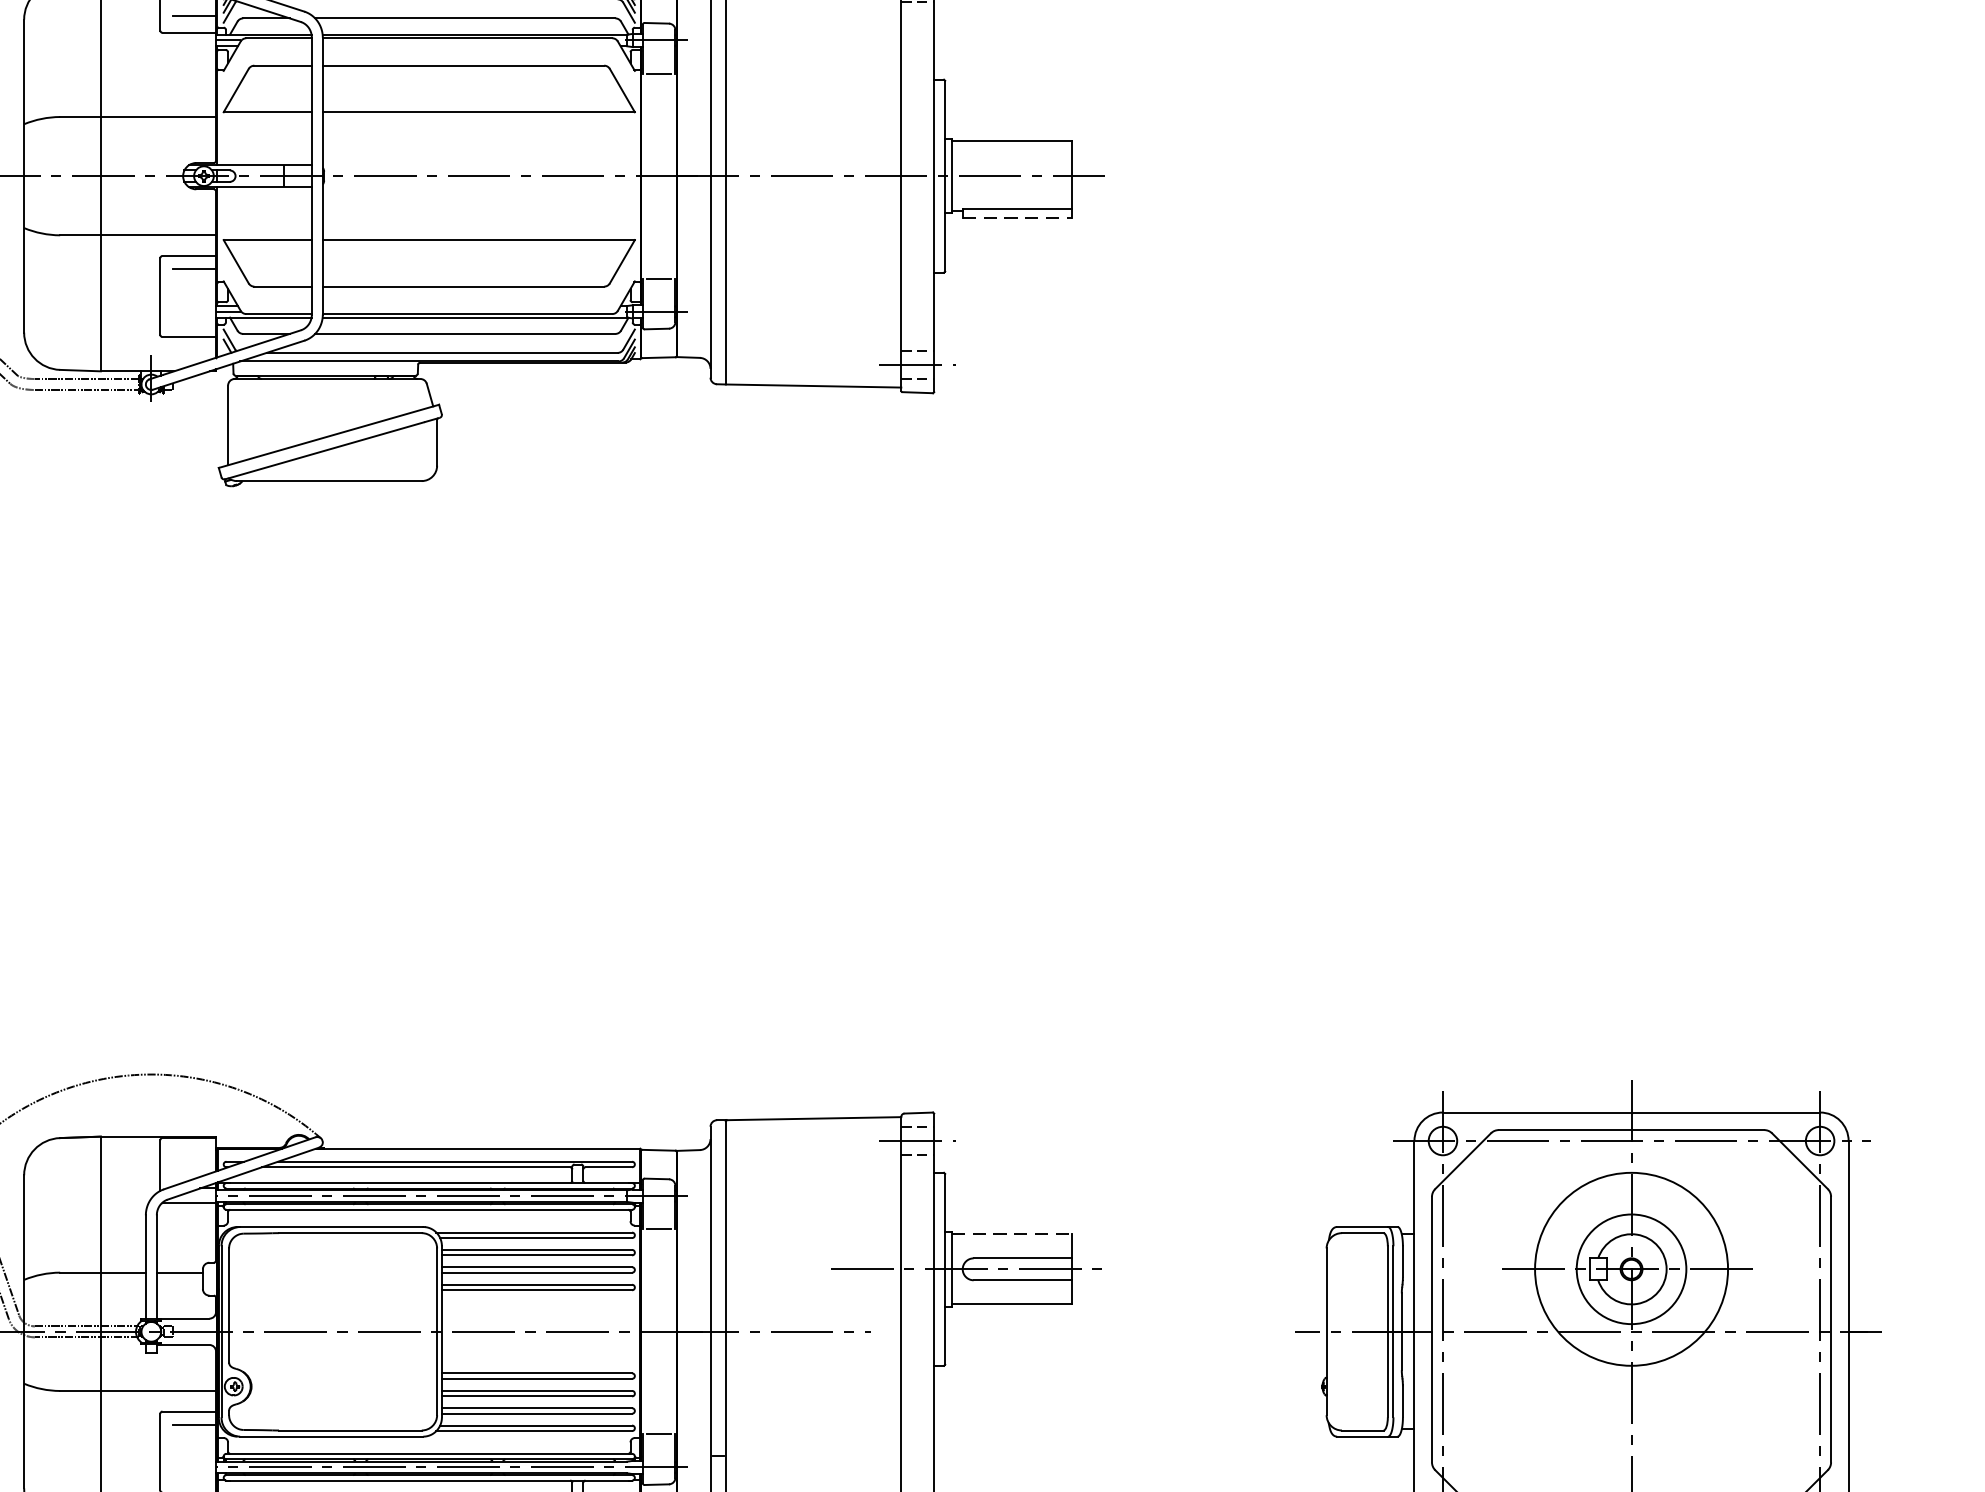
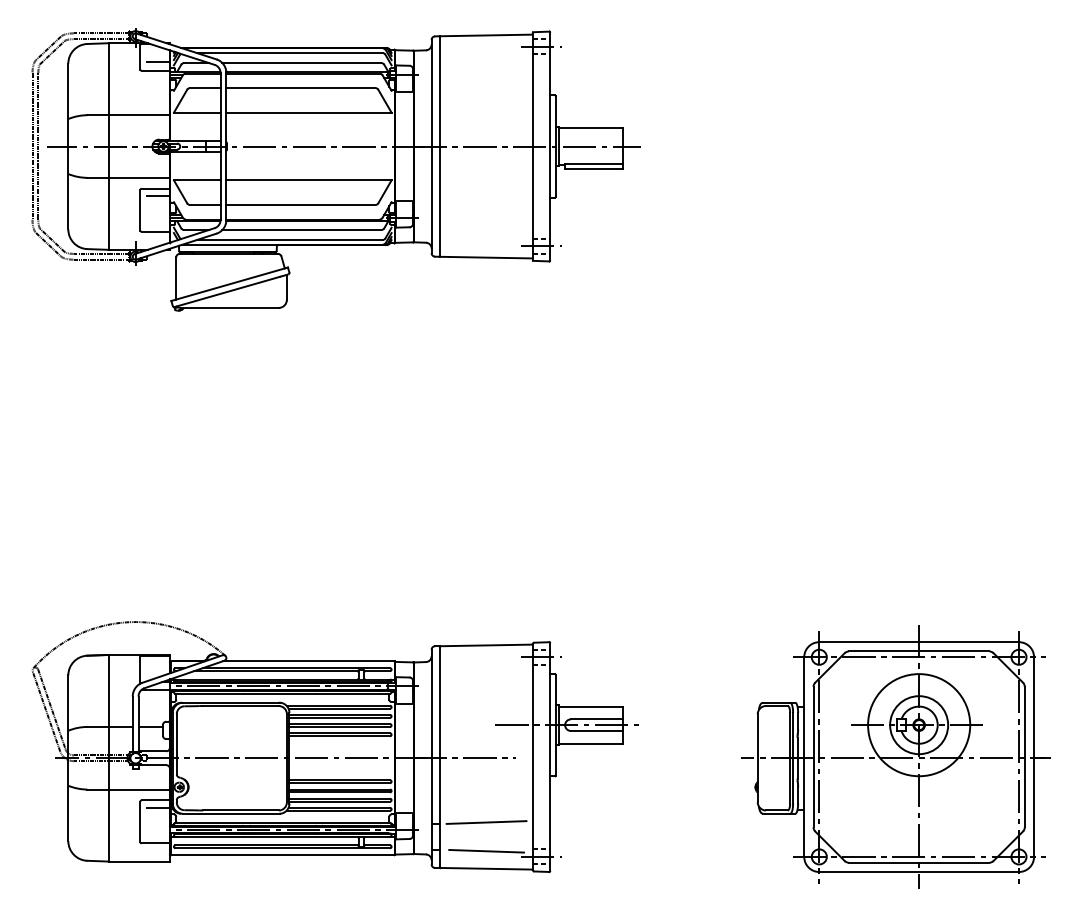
line: (1018, 217) -> (594, 168), dashed -> solid
line: (1012, 1234) -> (591, 706), dashed -> solid
line: (814, 1453) -> (486, 822), added

